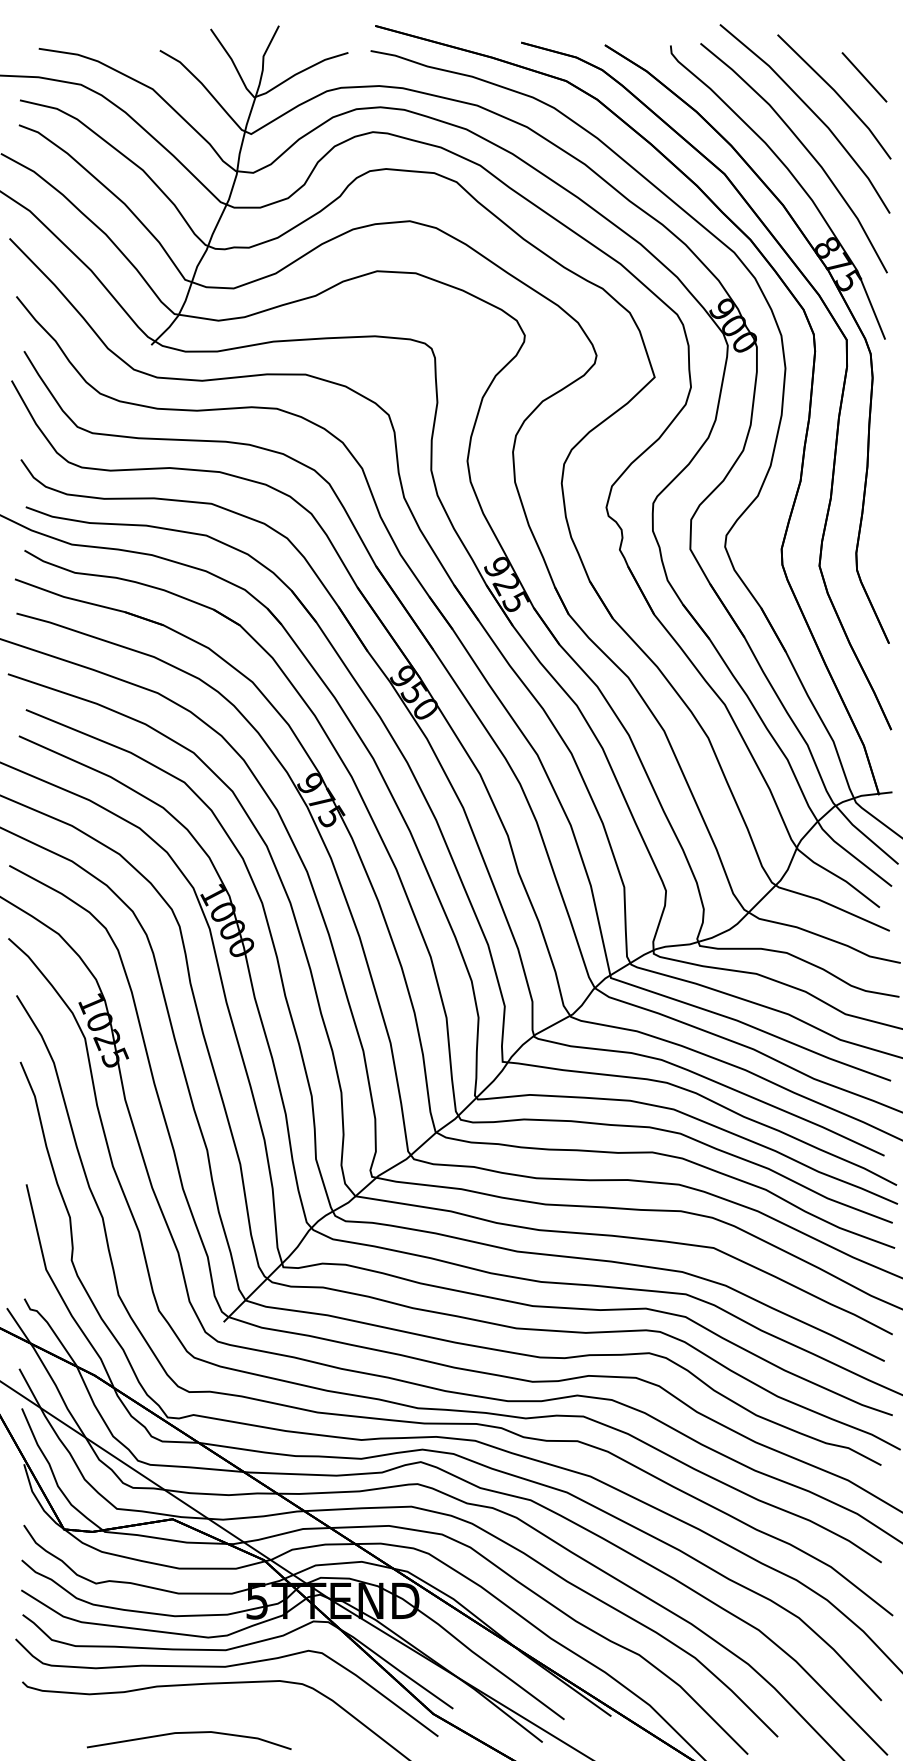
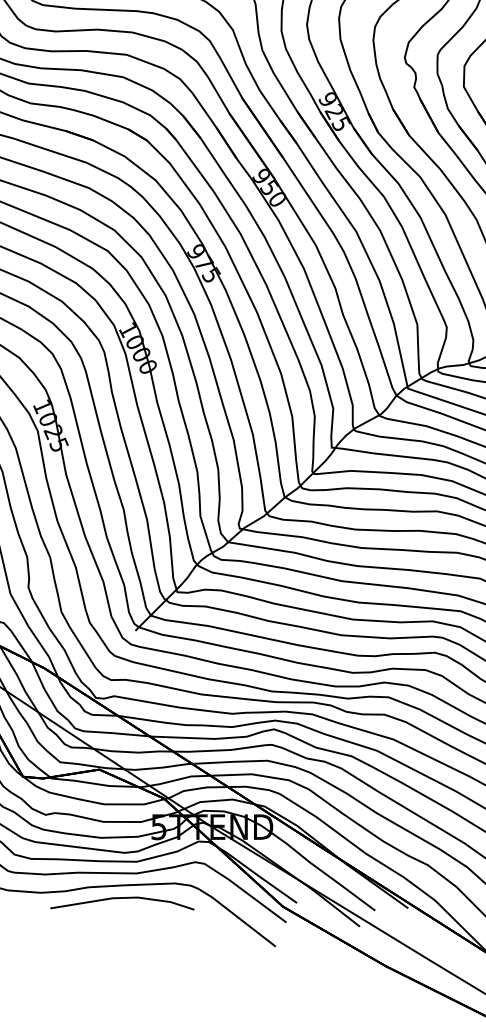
part: (189, 1733) -> (122, 898), moved

